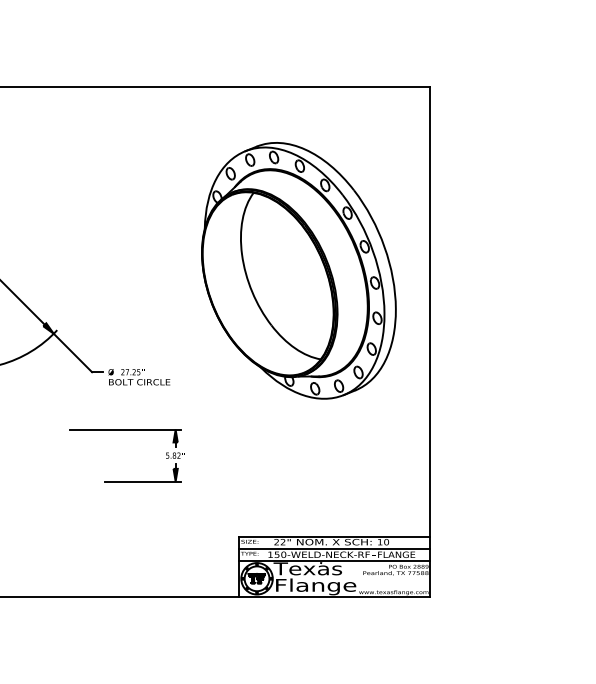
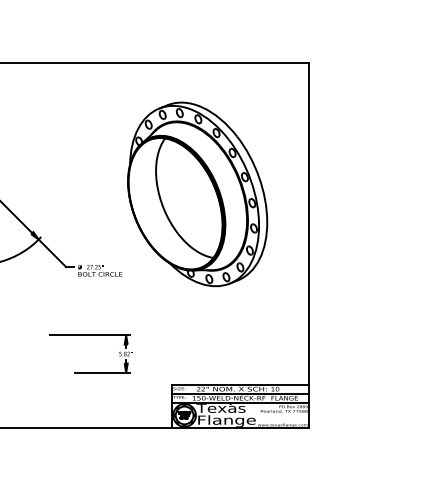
part: (298, 270) -> (197, 194), moved
part: (125, 429) -> (90, 335), moved

